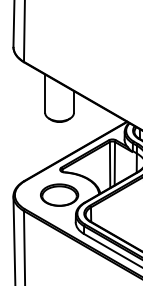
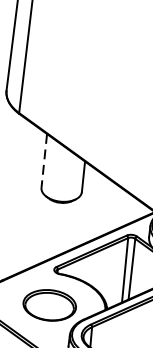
line: (45, 94) -> (44, 162), solid -> dashed

